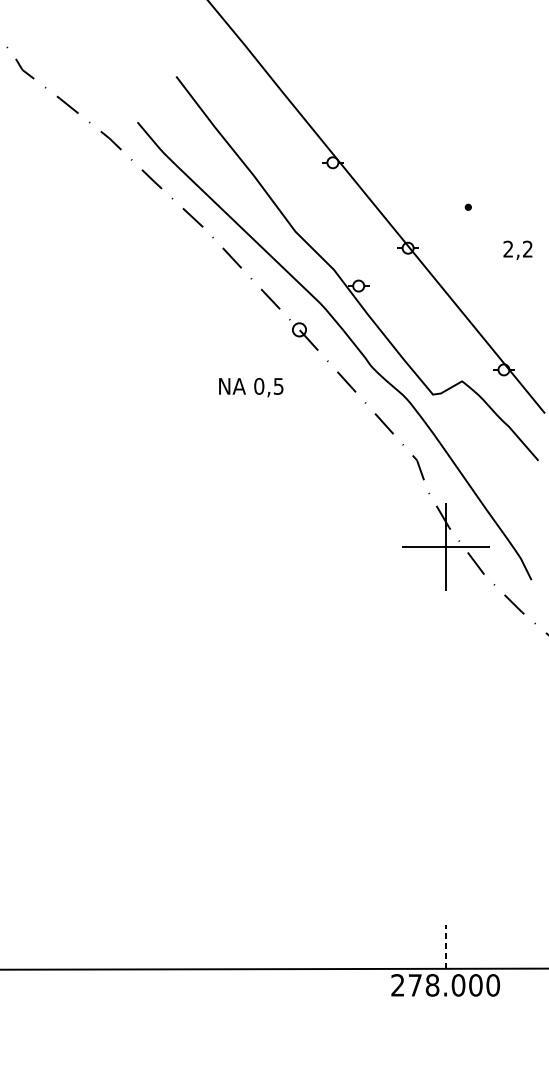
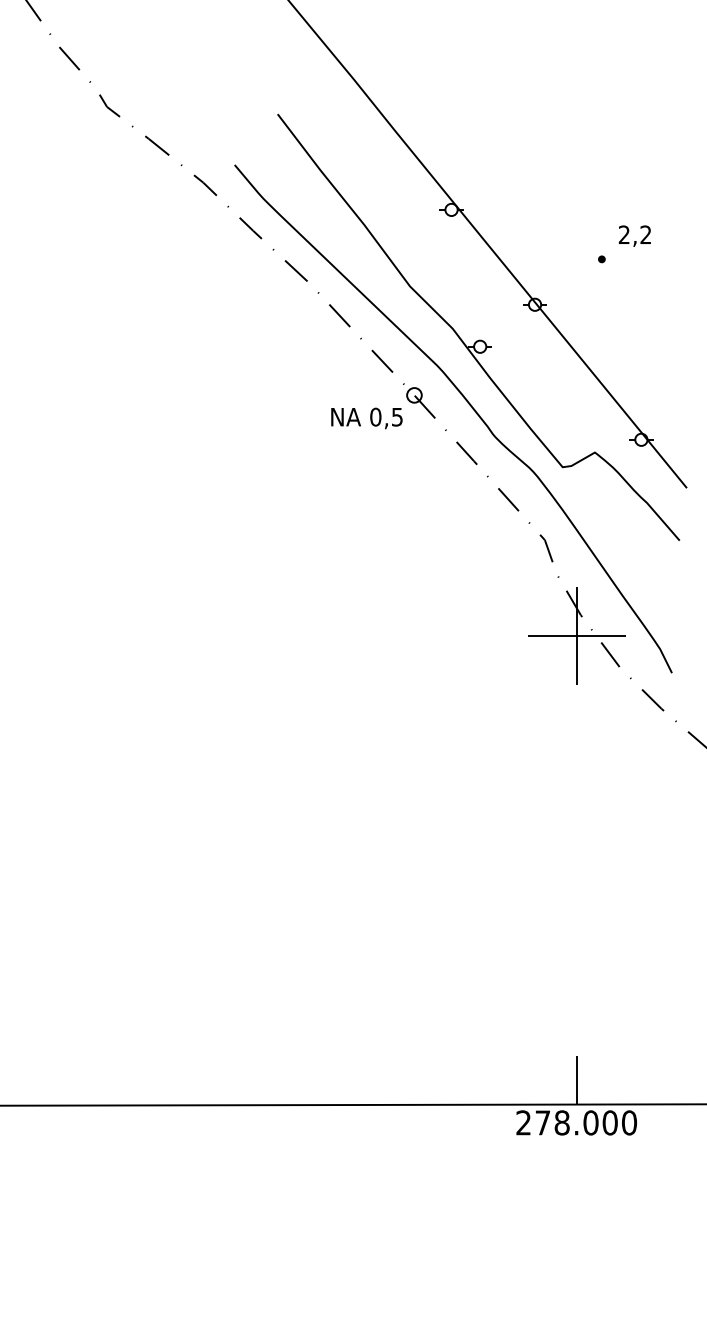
text: (517, 249) -> (634, 235), moved
text: (250, 387) -> (366, 418), moved
line: (445, 946) -> (576, 1079), dashed -> solid

